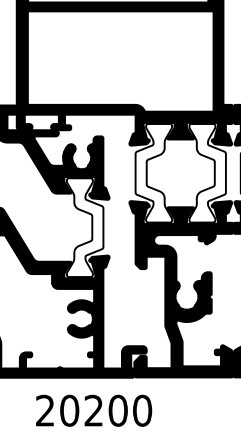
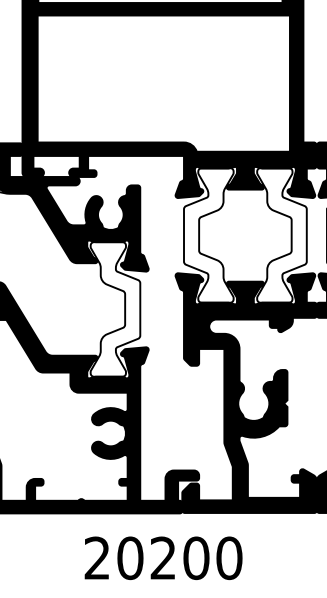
text: (94, 410) -> (163, 557), moved

